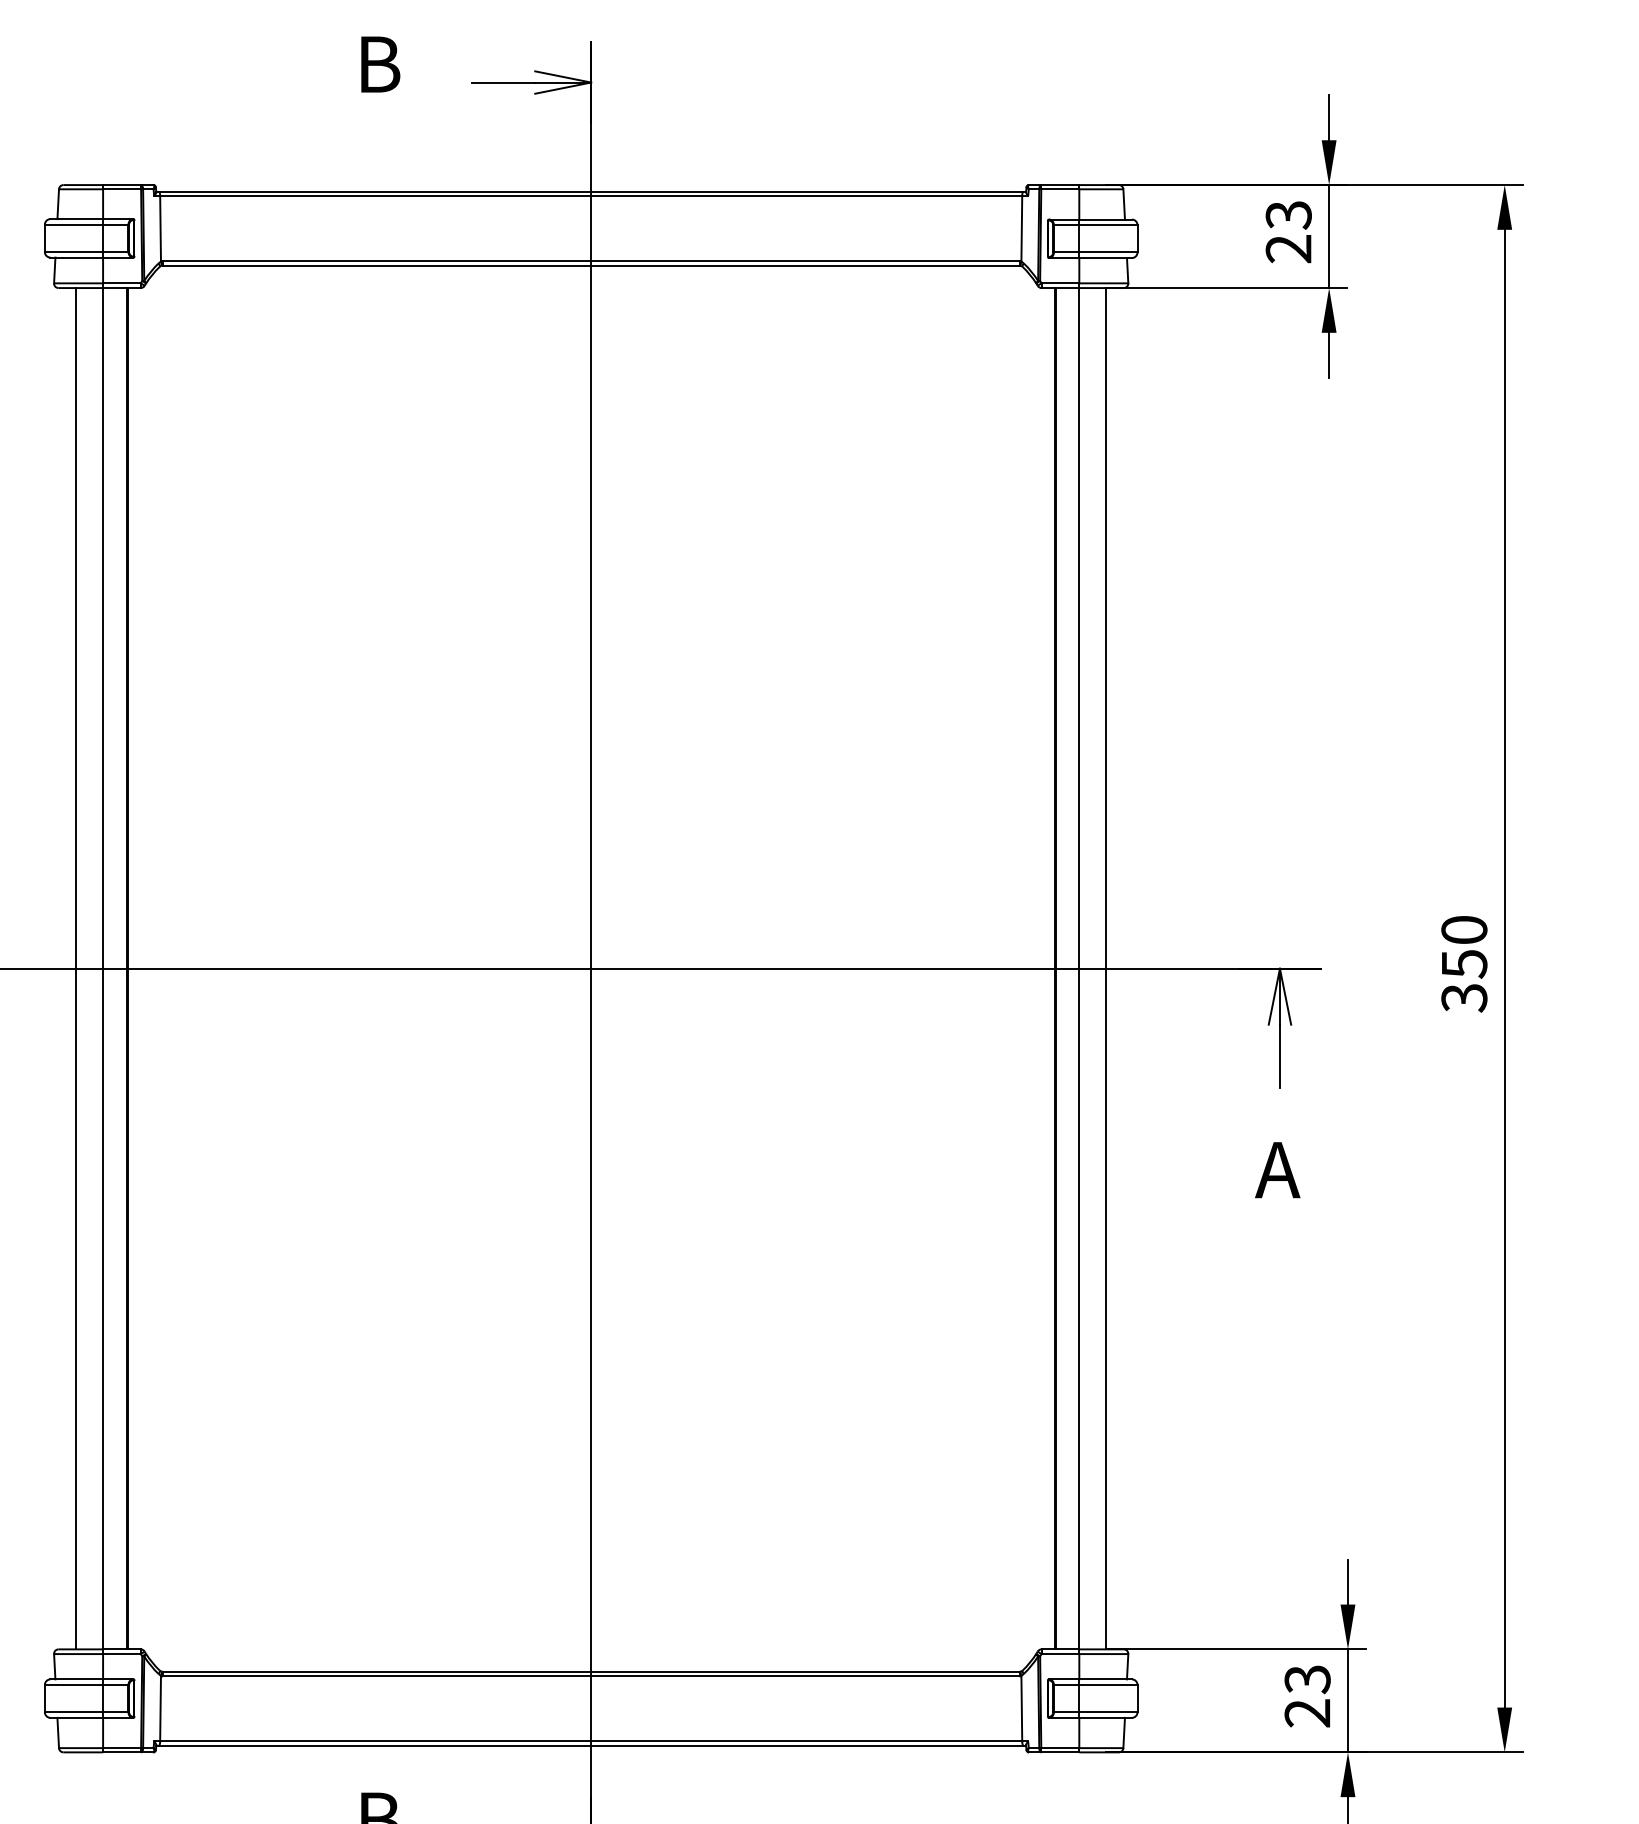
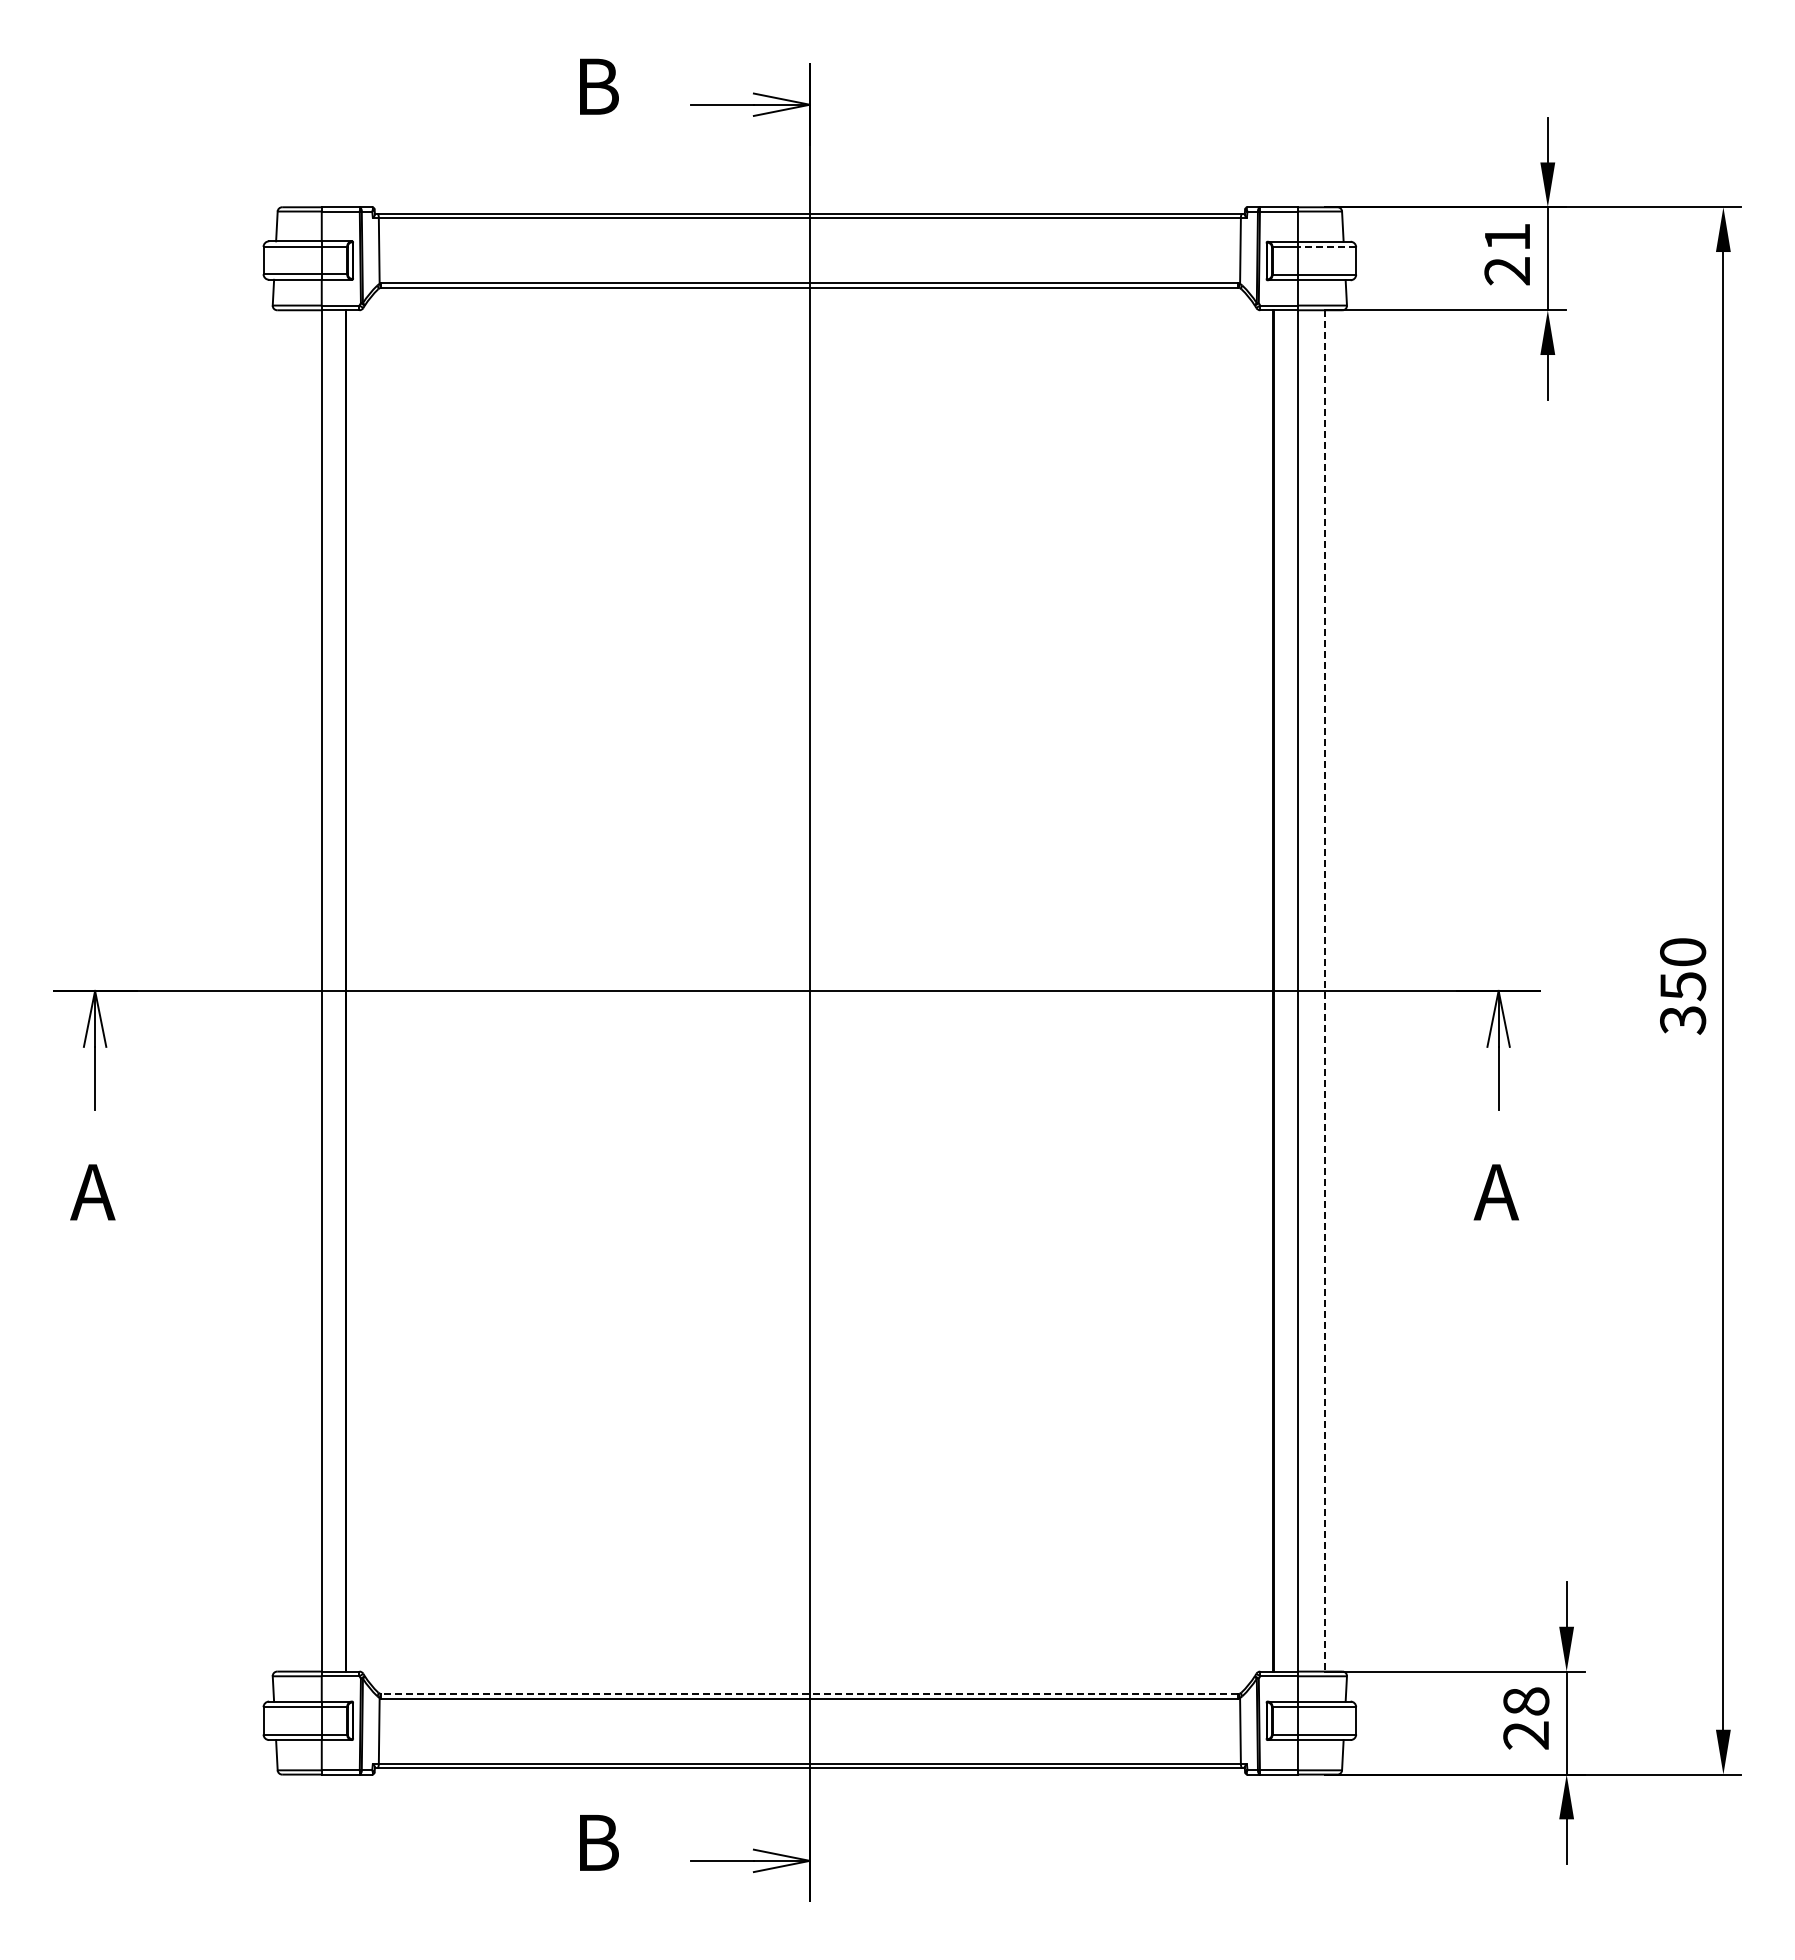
text: (1288, 215) -> (1507, 237), 23 -> 21
line: (1107, 225) -> (1326, 247), solid -> dashed
line: (75, 968) -> (294, 990), removed
line: (1105, 968) -> (1324, 990), solid -> dashed
line: (590, 1671) -> (809, 1693), solid -> dashed
text: (1307, 1679) -> (1526, 1701), 23 -> 28

